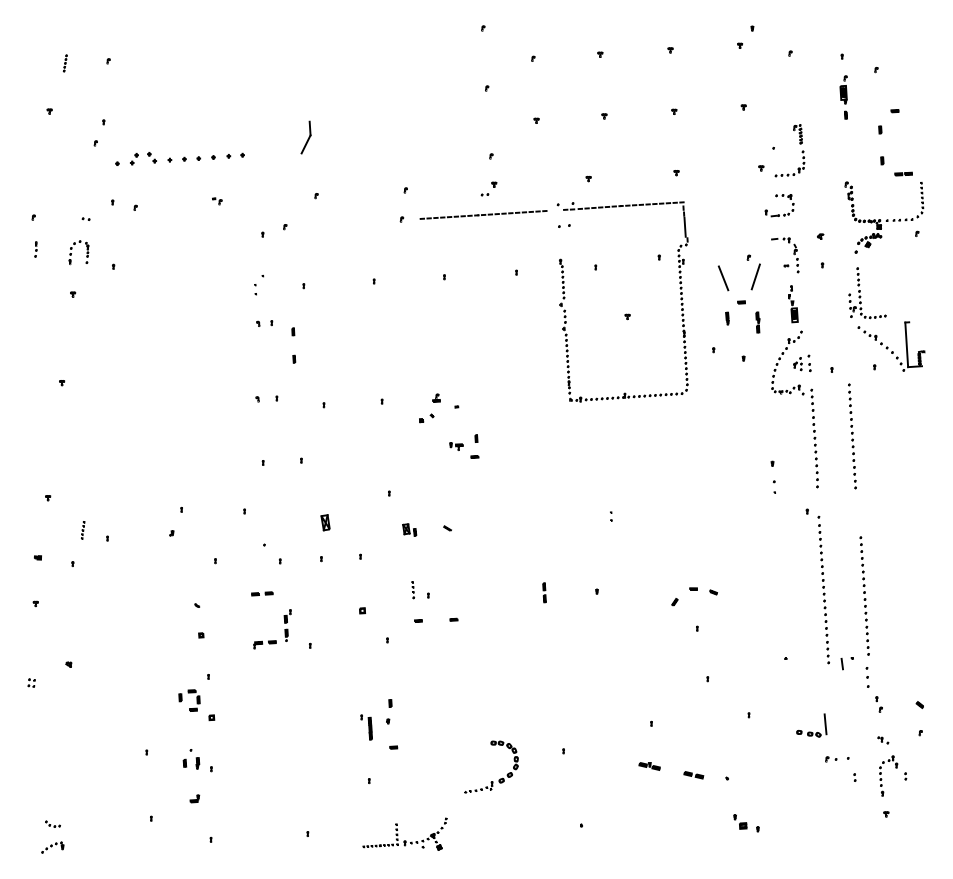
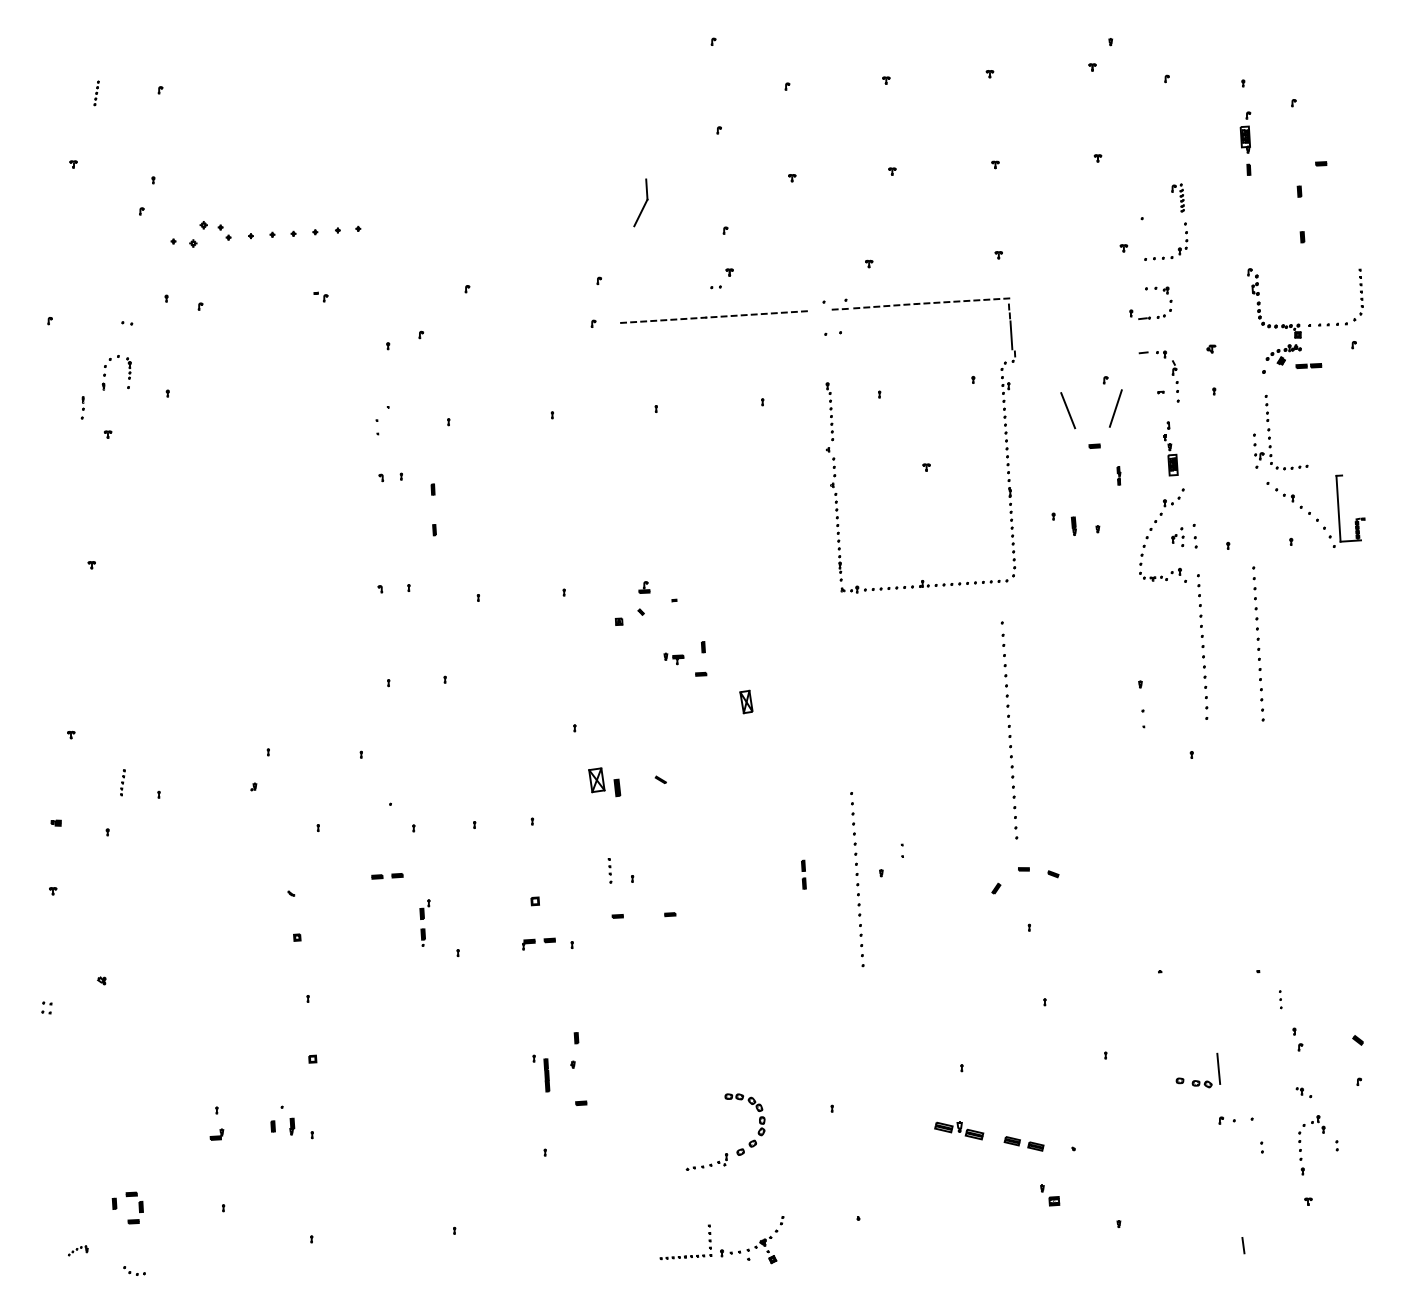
part: (305, 137) -> (640, 202), moved
part: (134, 159) -> (198, 235), size x1.6
part: (903, 173) -> (1308, 365), moved
part: (35, 249) -> (82, 407), moved
part: (727, 318) -> (1073, 525), moved
part: (757, 322) -> (1118, 475), size x0.6
part: (426, 418) -> (629, 617), size x1.4
part: (611, 516) -> (902, 850), moved
part: (325, 522) -> (746, 701), moved
part: (409, 529) -> (604, 781), size x1.6
part: (823, 589) -> (1009, 729), moved
part: (864, 595) -> (857, 878), moved
part: (264, 644) -> (538, 943), moved
line: (841, 664) -> (1242, 1246), moved
part: (867, 677) -> (1280, 999), size x0.6
part: (189, 693) -> (127, 1197), moved
part: (649, 766) -> (958, 1131), size x1.6
part: (693, 775) -> (1023, 1144), size x1.4
part: (194, 798) -> (216, 1134), moved
part: (740, 821) -> (1050, 1194), moved
part: (52, 823) -> (133, 1269), moved
part: (398, 834) -> (712, 1240), moved
part: (52, 847) -> (77, 1250), size x0.6

